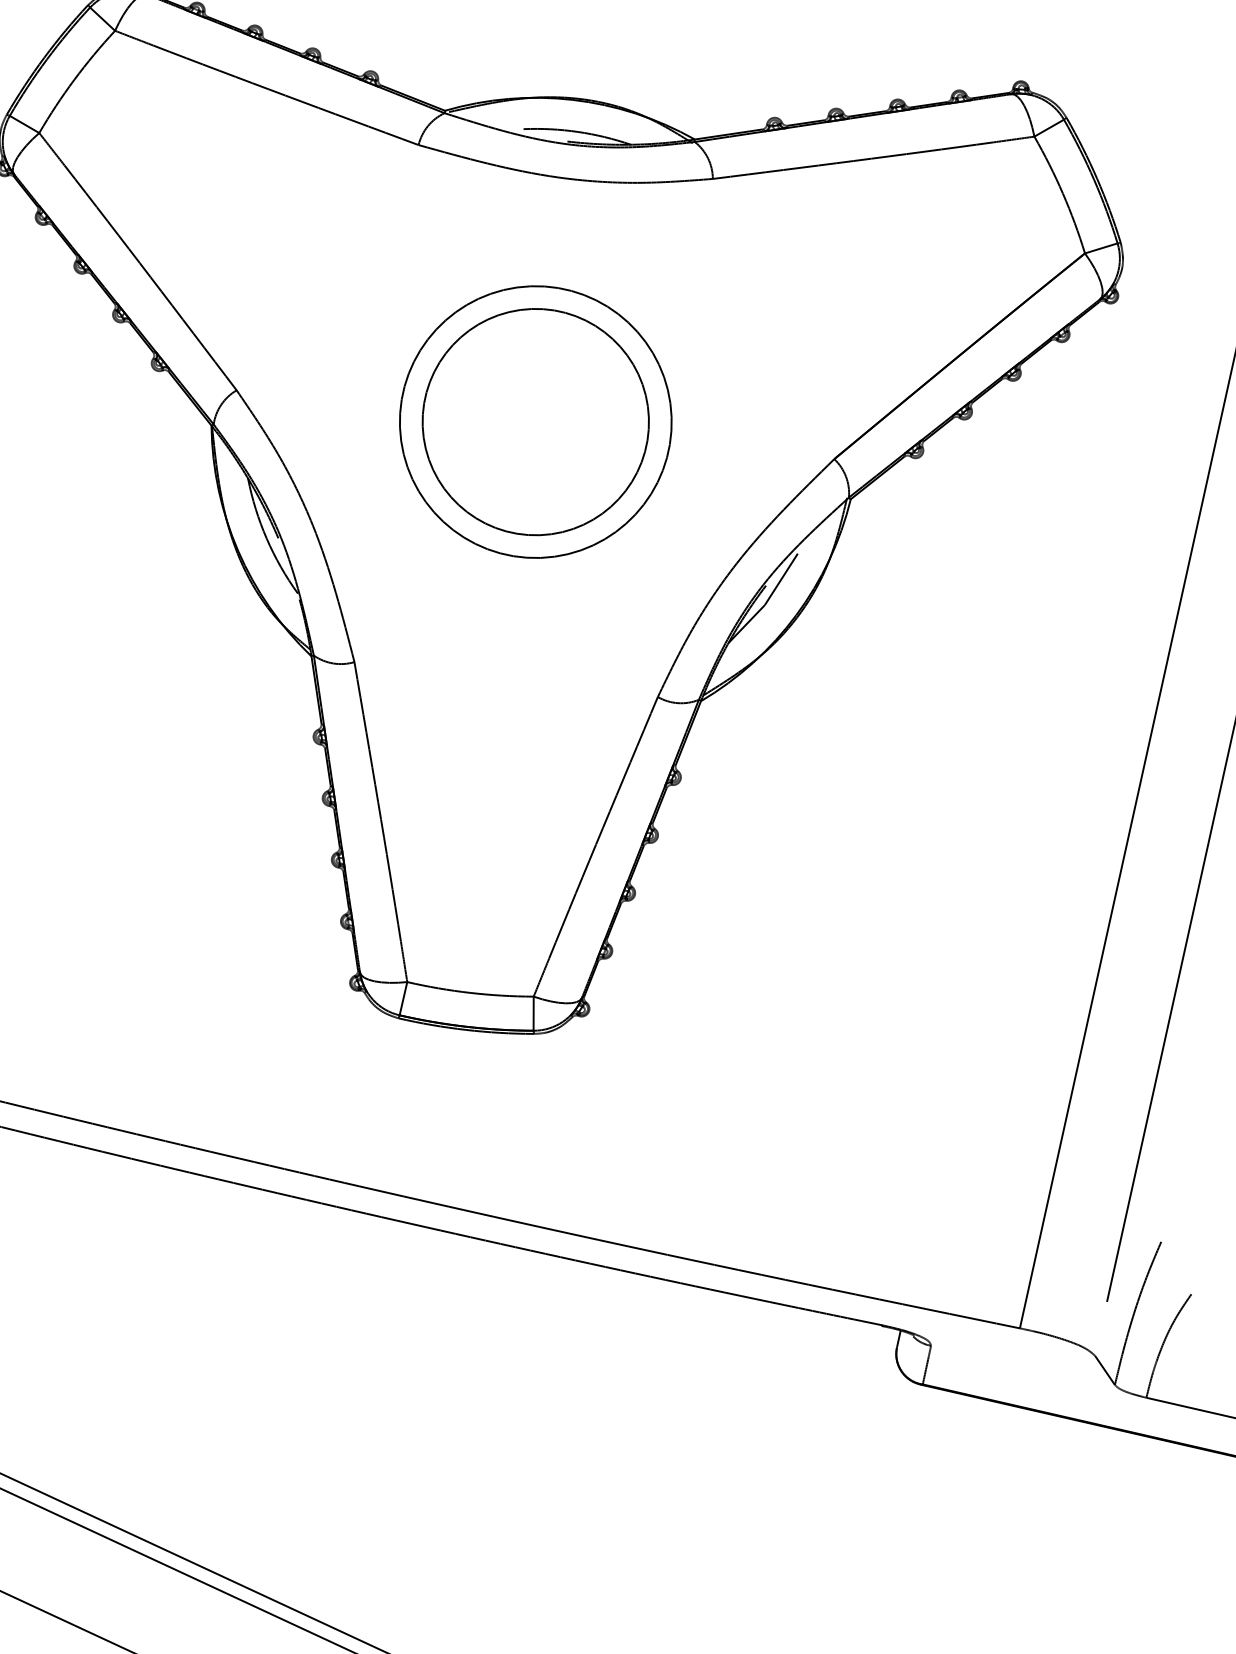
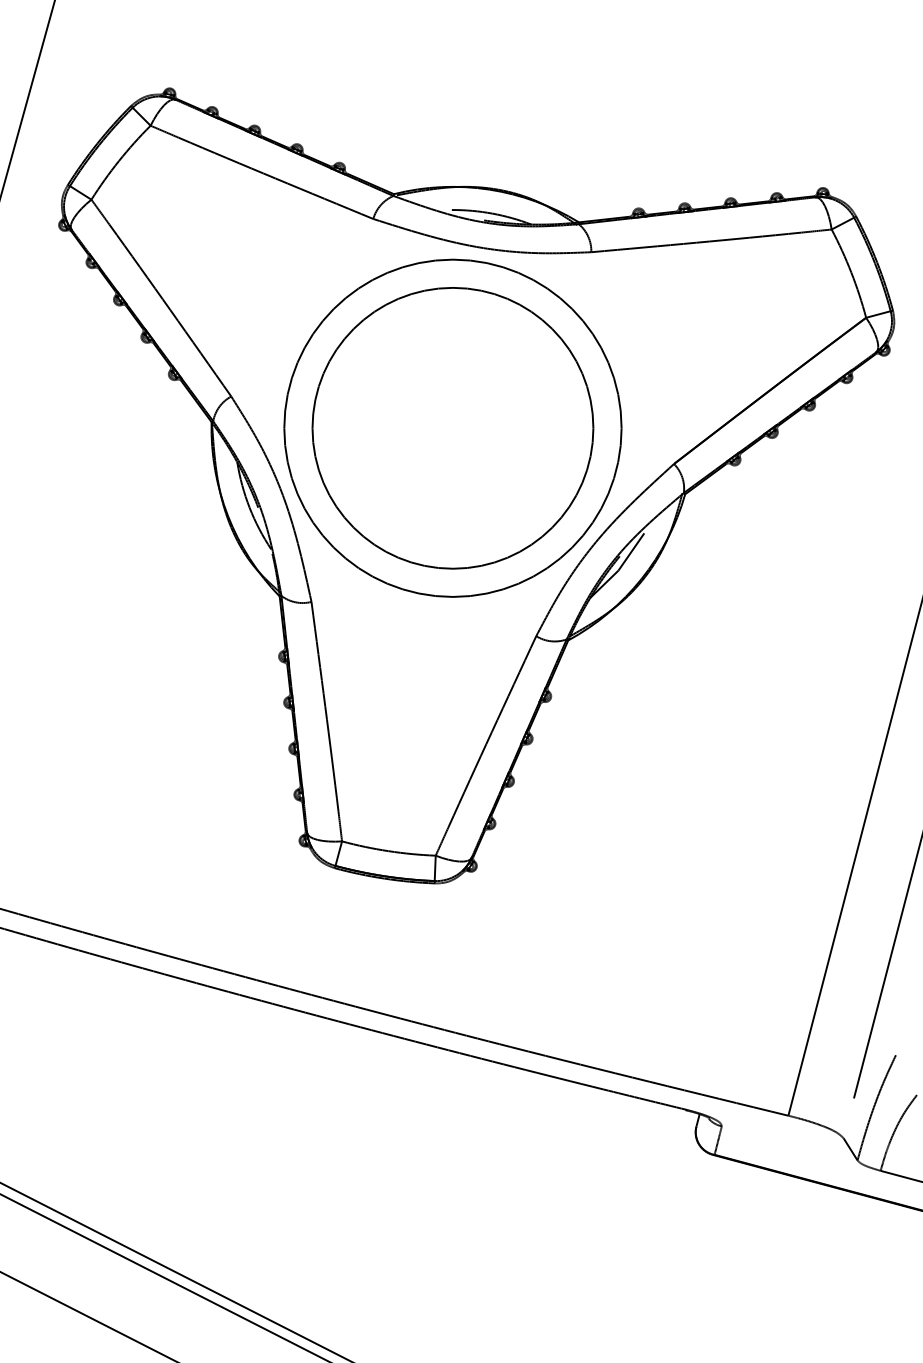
circle: (535, 421) -> (452, 427), size x1.67
circle: (535, 421) -> (452, 427), size x1.67

